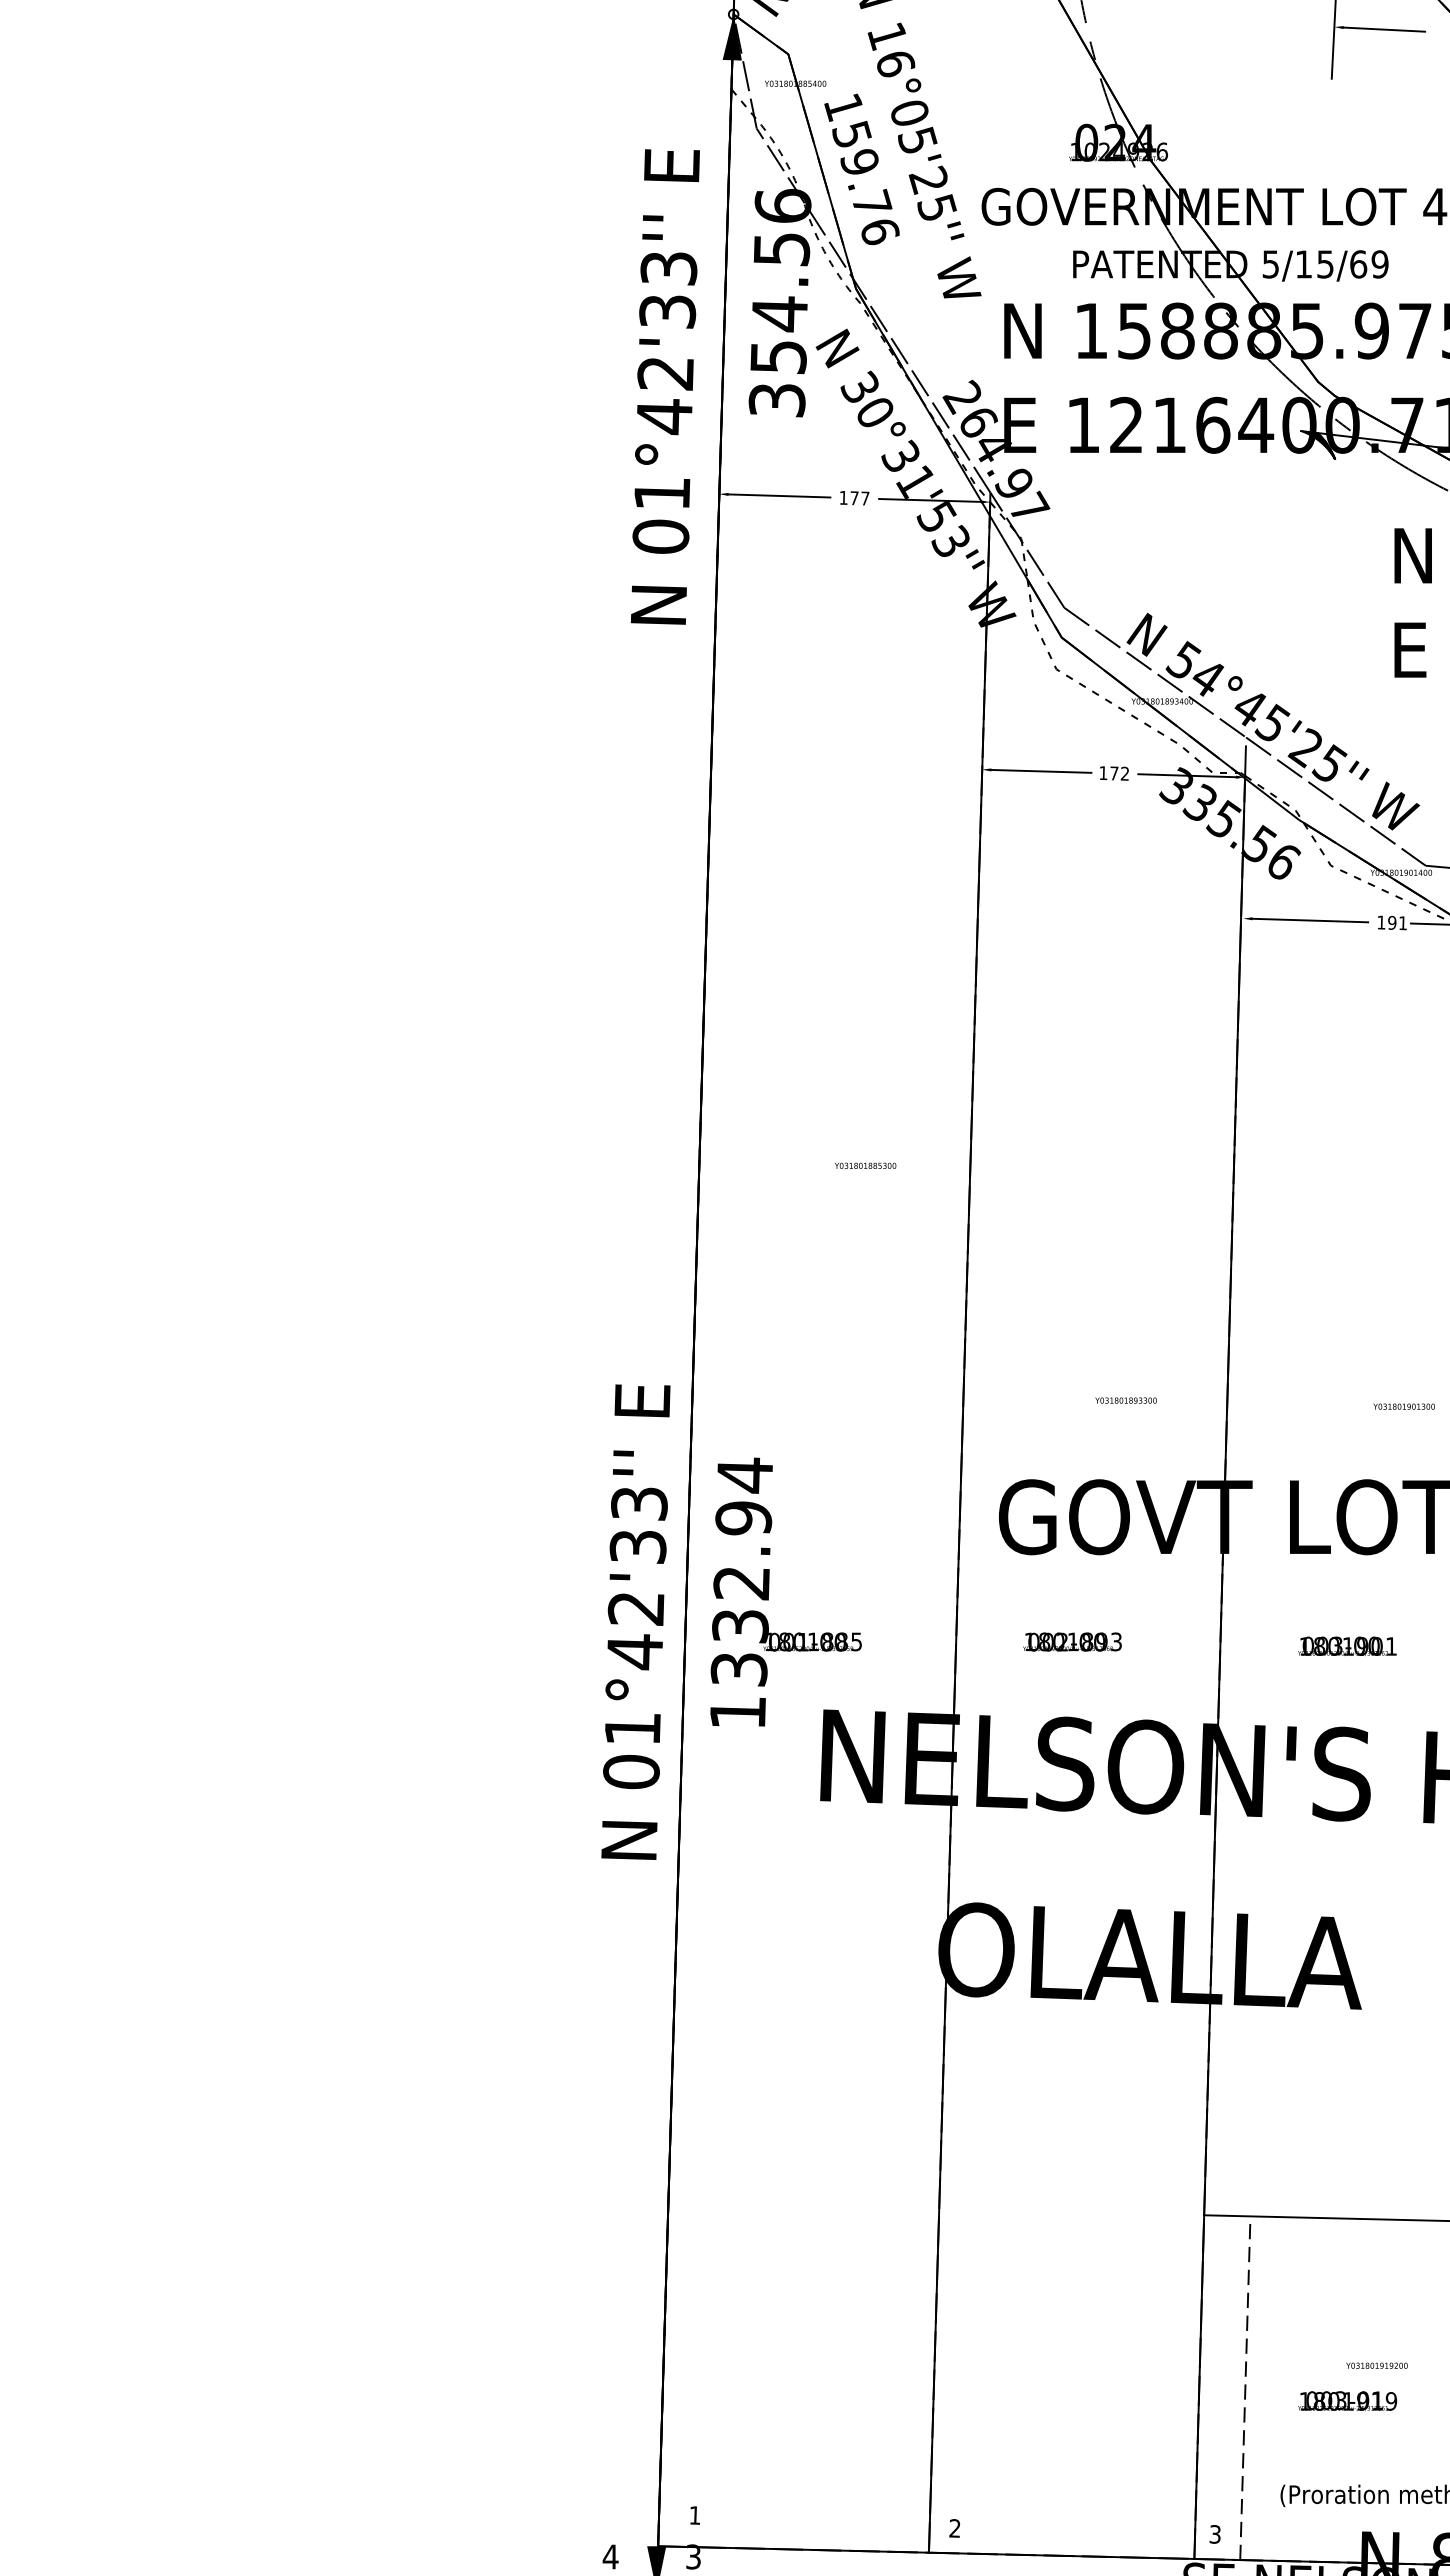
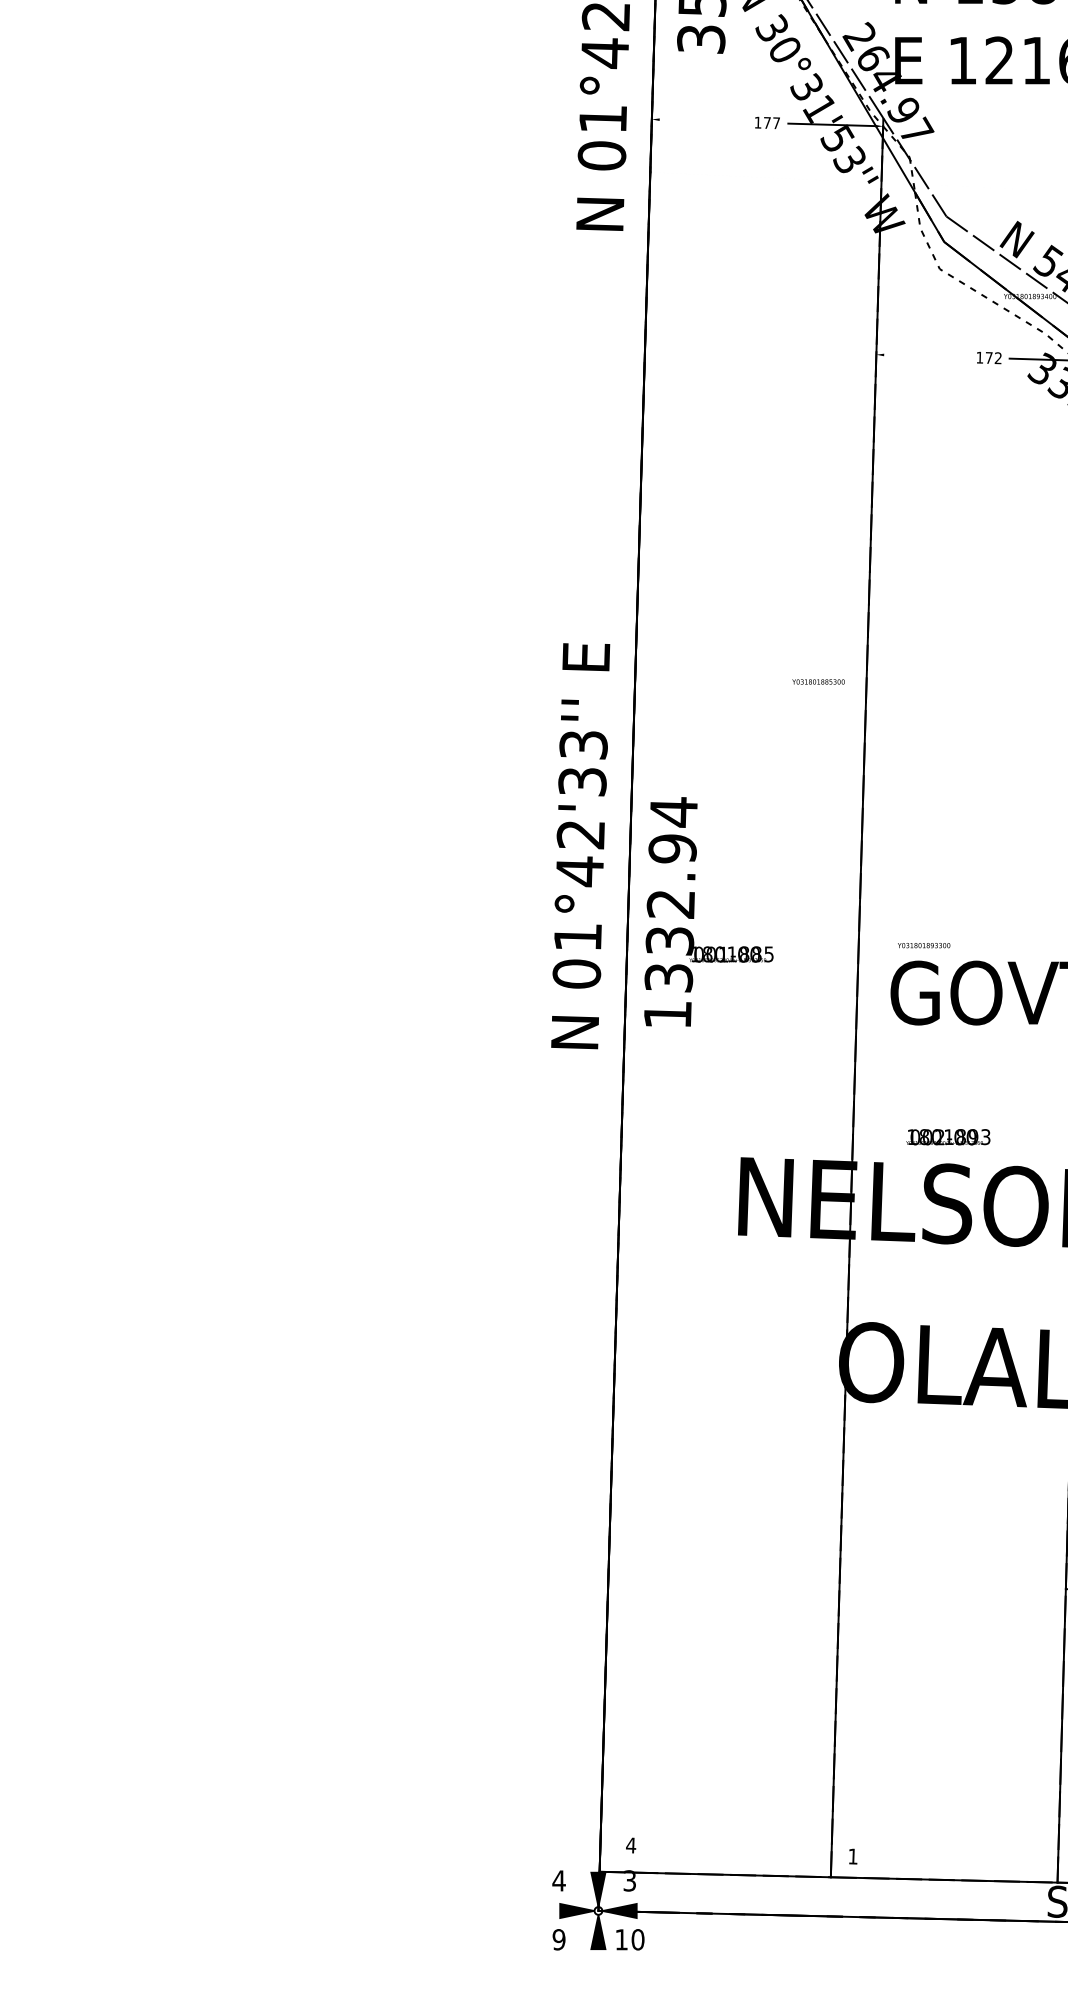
line: (779, 495) -> (703, 120), removed
line: (1041, 770) -> (926, 355), removed
text: (865, 1165) -> (818, 681), moved
text: (1125, 1400) -> (923, 945), moved
text: (785, 1591) -> (708, 911), moved
text: (635, 1621) -> (580, 845), moved
text: (1072, 1641) -> (948, 1136), moved
text: (694, 2515) -> (630, 1845), 1 -> 4
text: (954, 2528) -> (852, 1856), 2 -> 1

